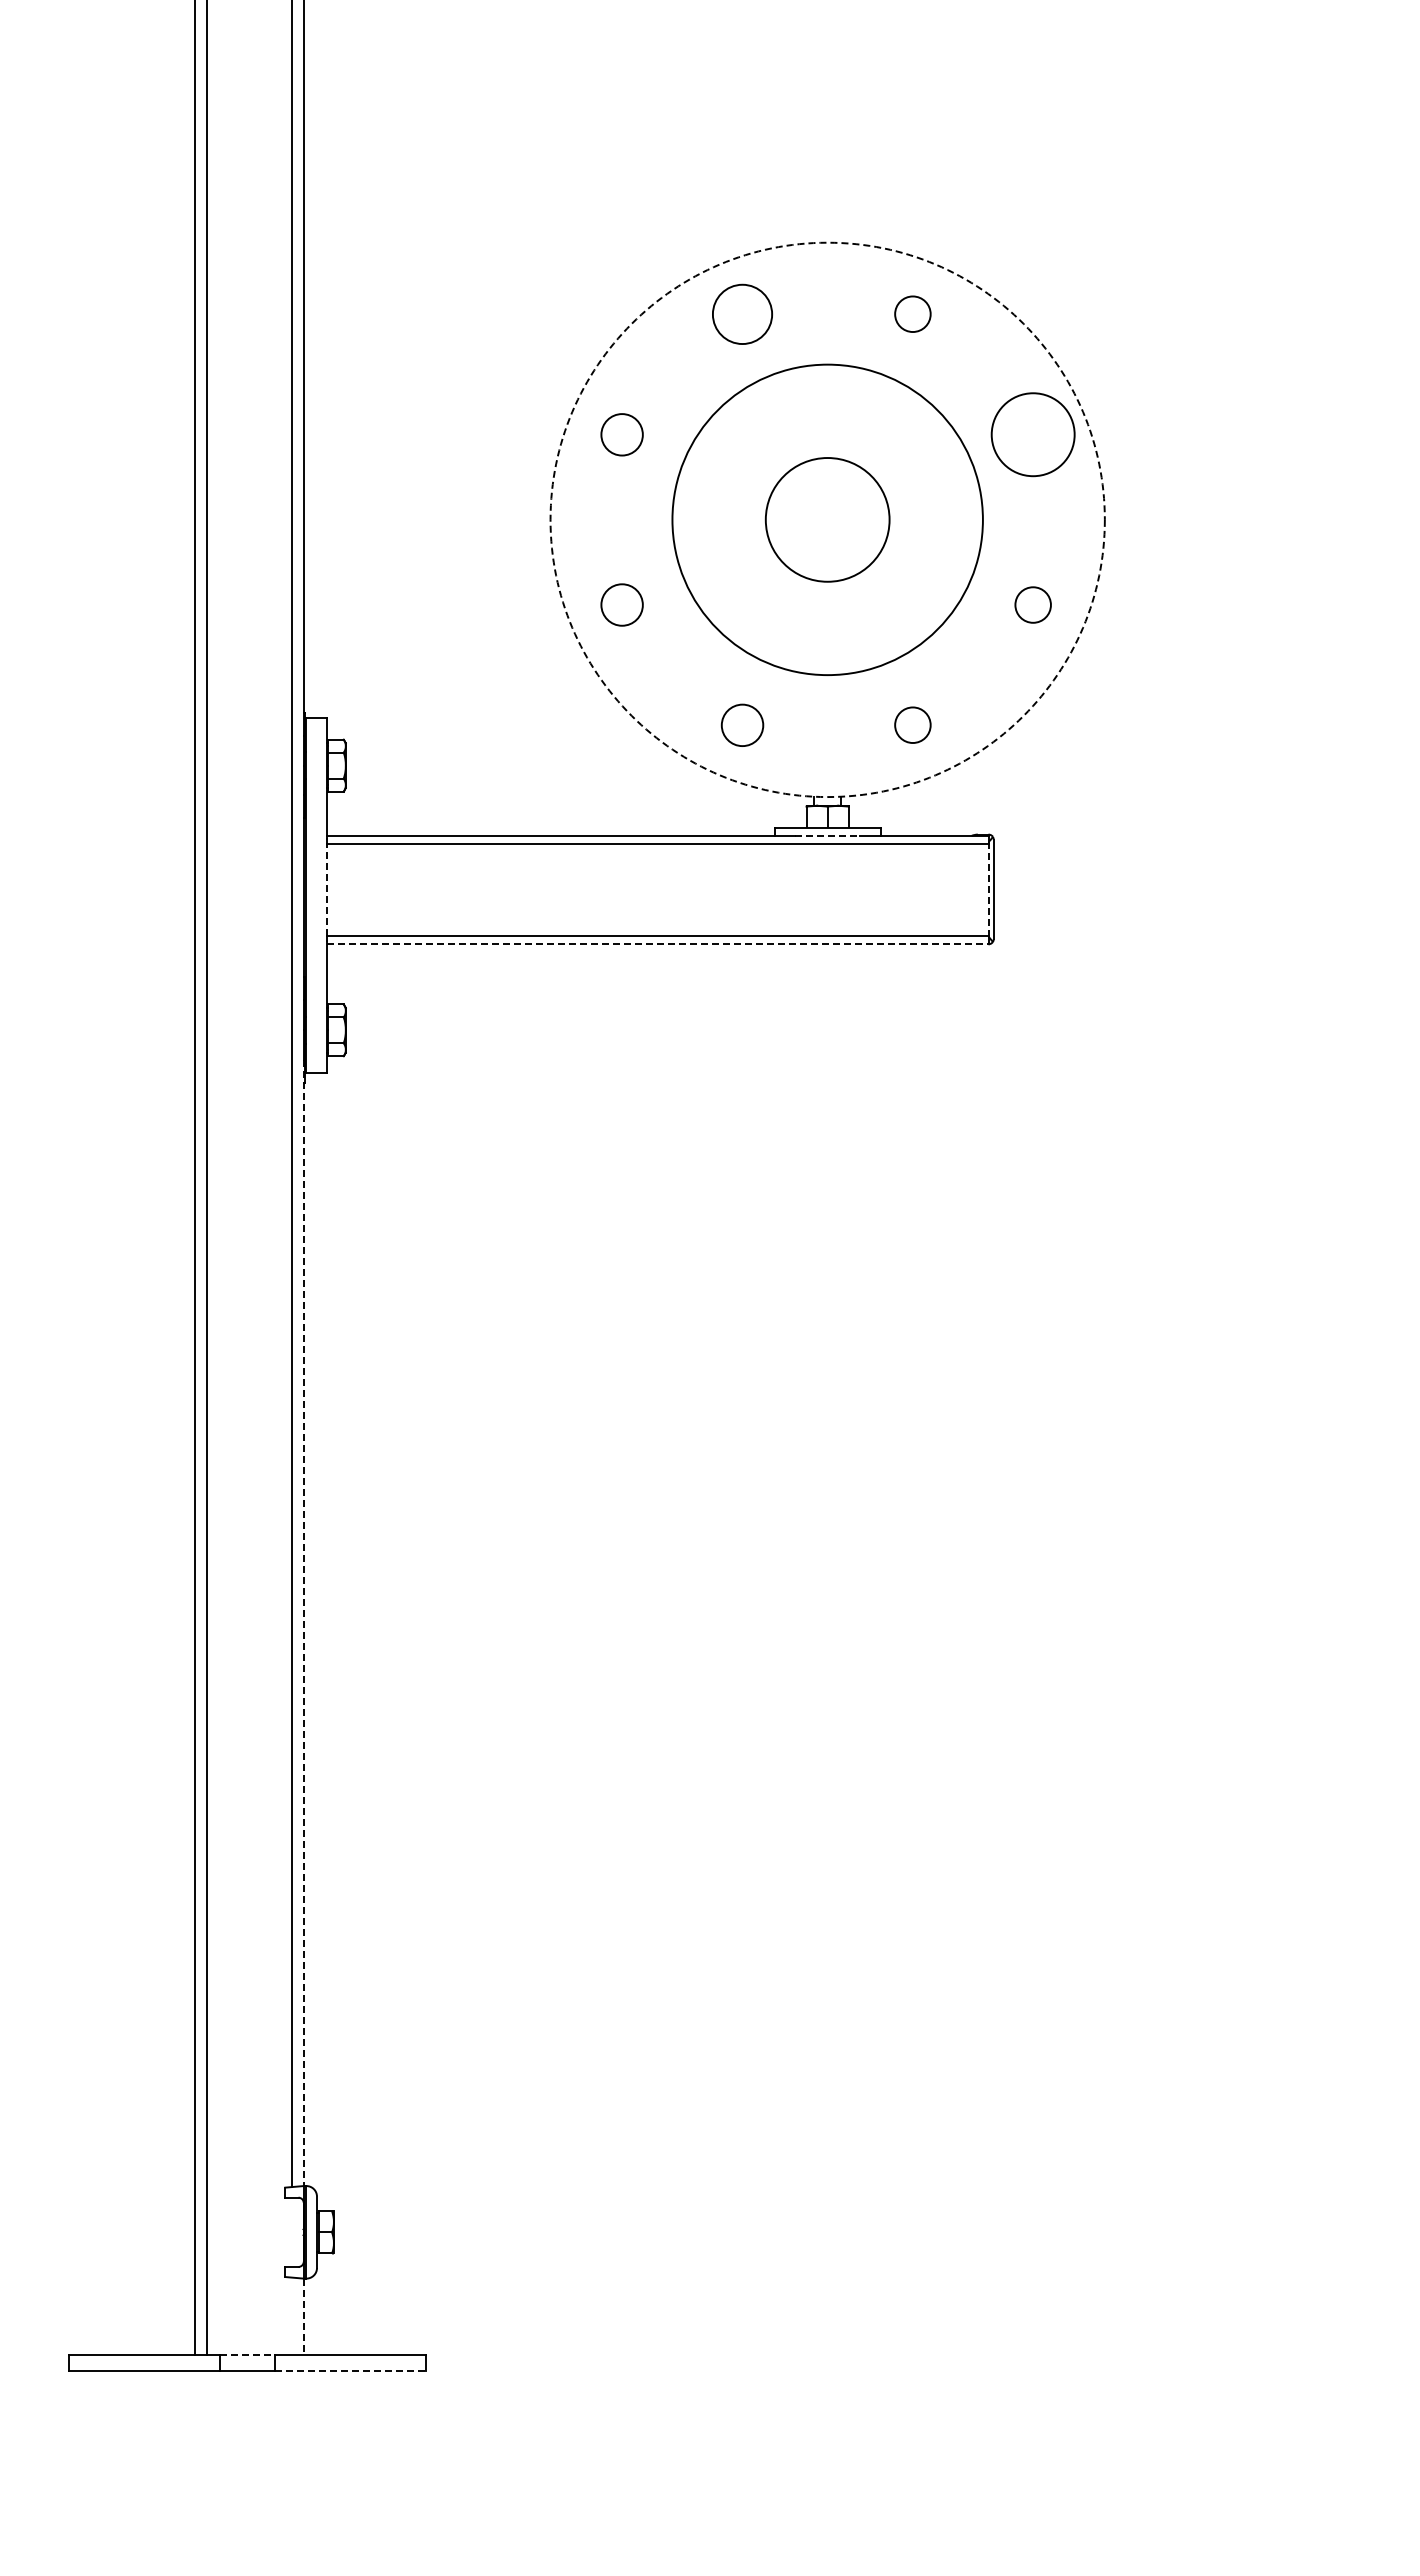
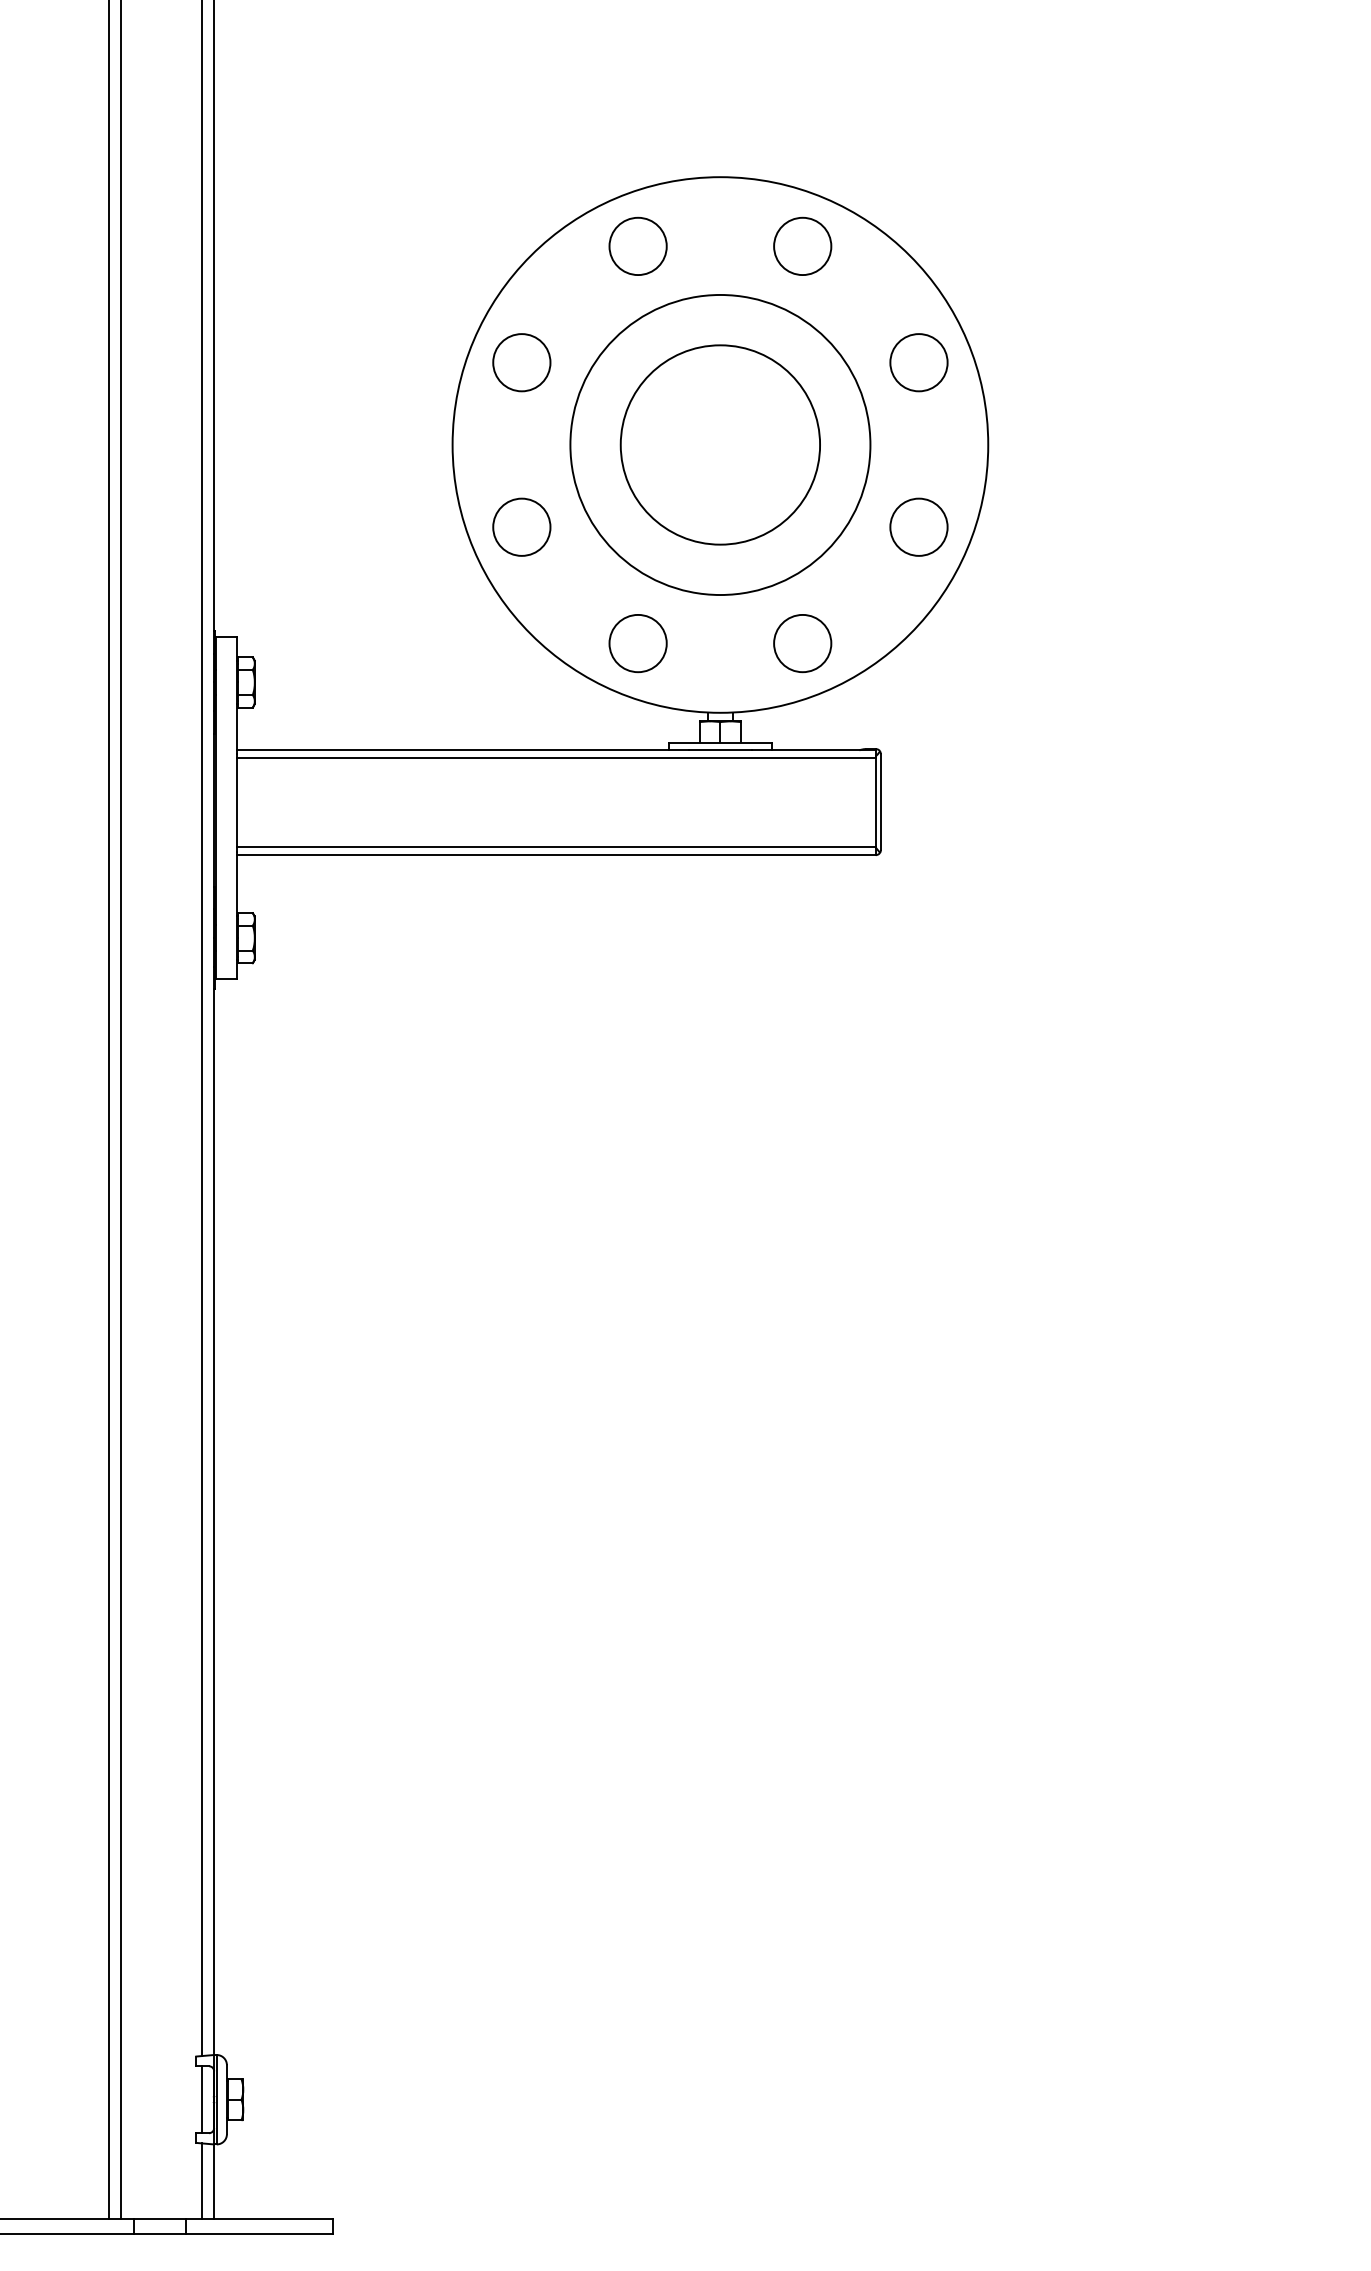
circle: (912, 313) -> (802, 245), size x1.67
circle: (621, 434) -> (521, 362), size x1.43
circle: (1032, 434) -> (918, 362), size x0.71
circle: (827, 519) -> (720, 444), dashed -> solid
circle: (827, 519) -> (720, 444), size x1.67
circle: (621, 604) -> (521, 526), size x1.43
circle: (1032, 604) -> (918, 526), size x1.67
circle: (912, 724) -> (802, 642), size x1.67
circle: (742, 725) -> (638, 643), size x1.43
line: (828, 835) -> (721, 749), dashed -> solid
line: (327, 889) -> (237, 802), dashed -> solid
line: (988, 889) -> (875, 802), dashed -> solid
line: (657, 944) -> (555, 855), dashed -> solid
line: (303, 1623) -> (213, 1511), dashed -> solid
line: (291, 2231) -> (202, 2098), added
line: (291, 2316) -> (202, 2181), added
line: (303, 2317) -> (213, 2182), dashed -> solid
line: (248, 2355) -> (160, 2218), dashed -> solid
line: (350, 2371) -> (259, 2234), dashed -> solid

